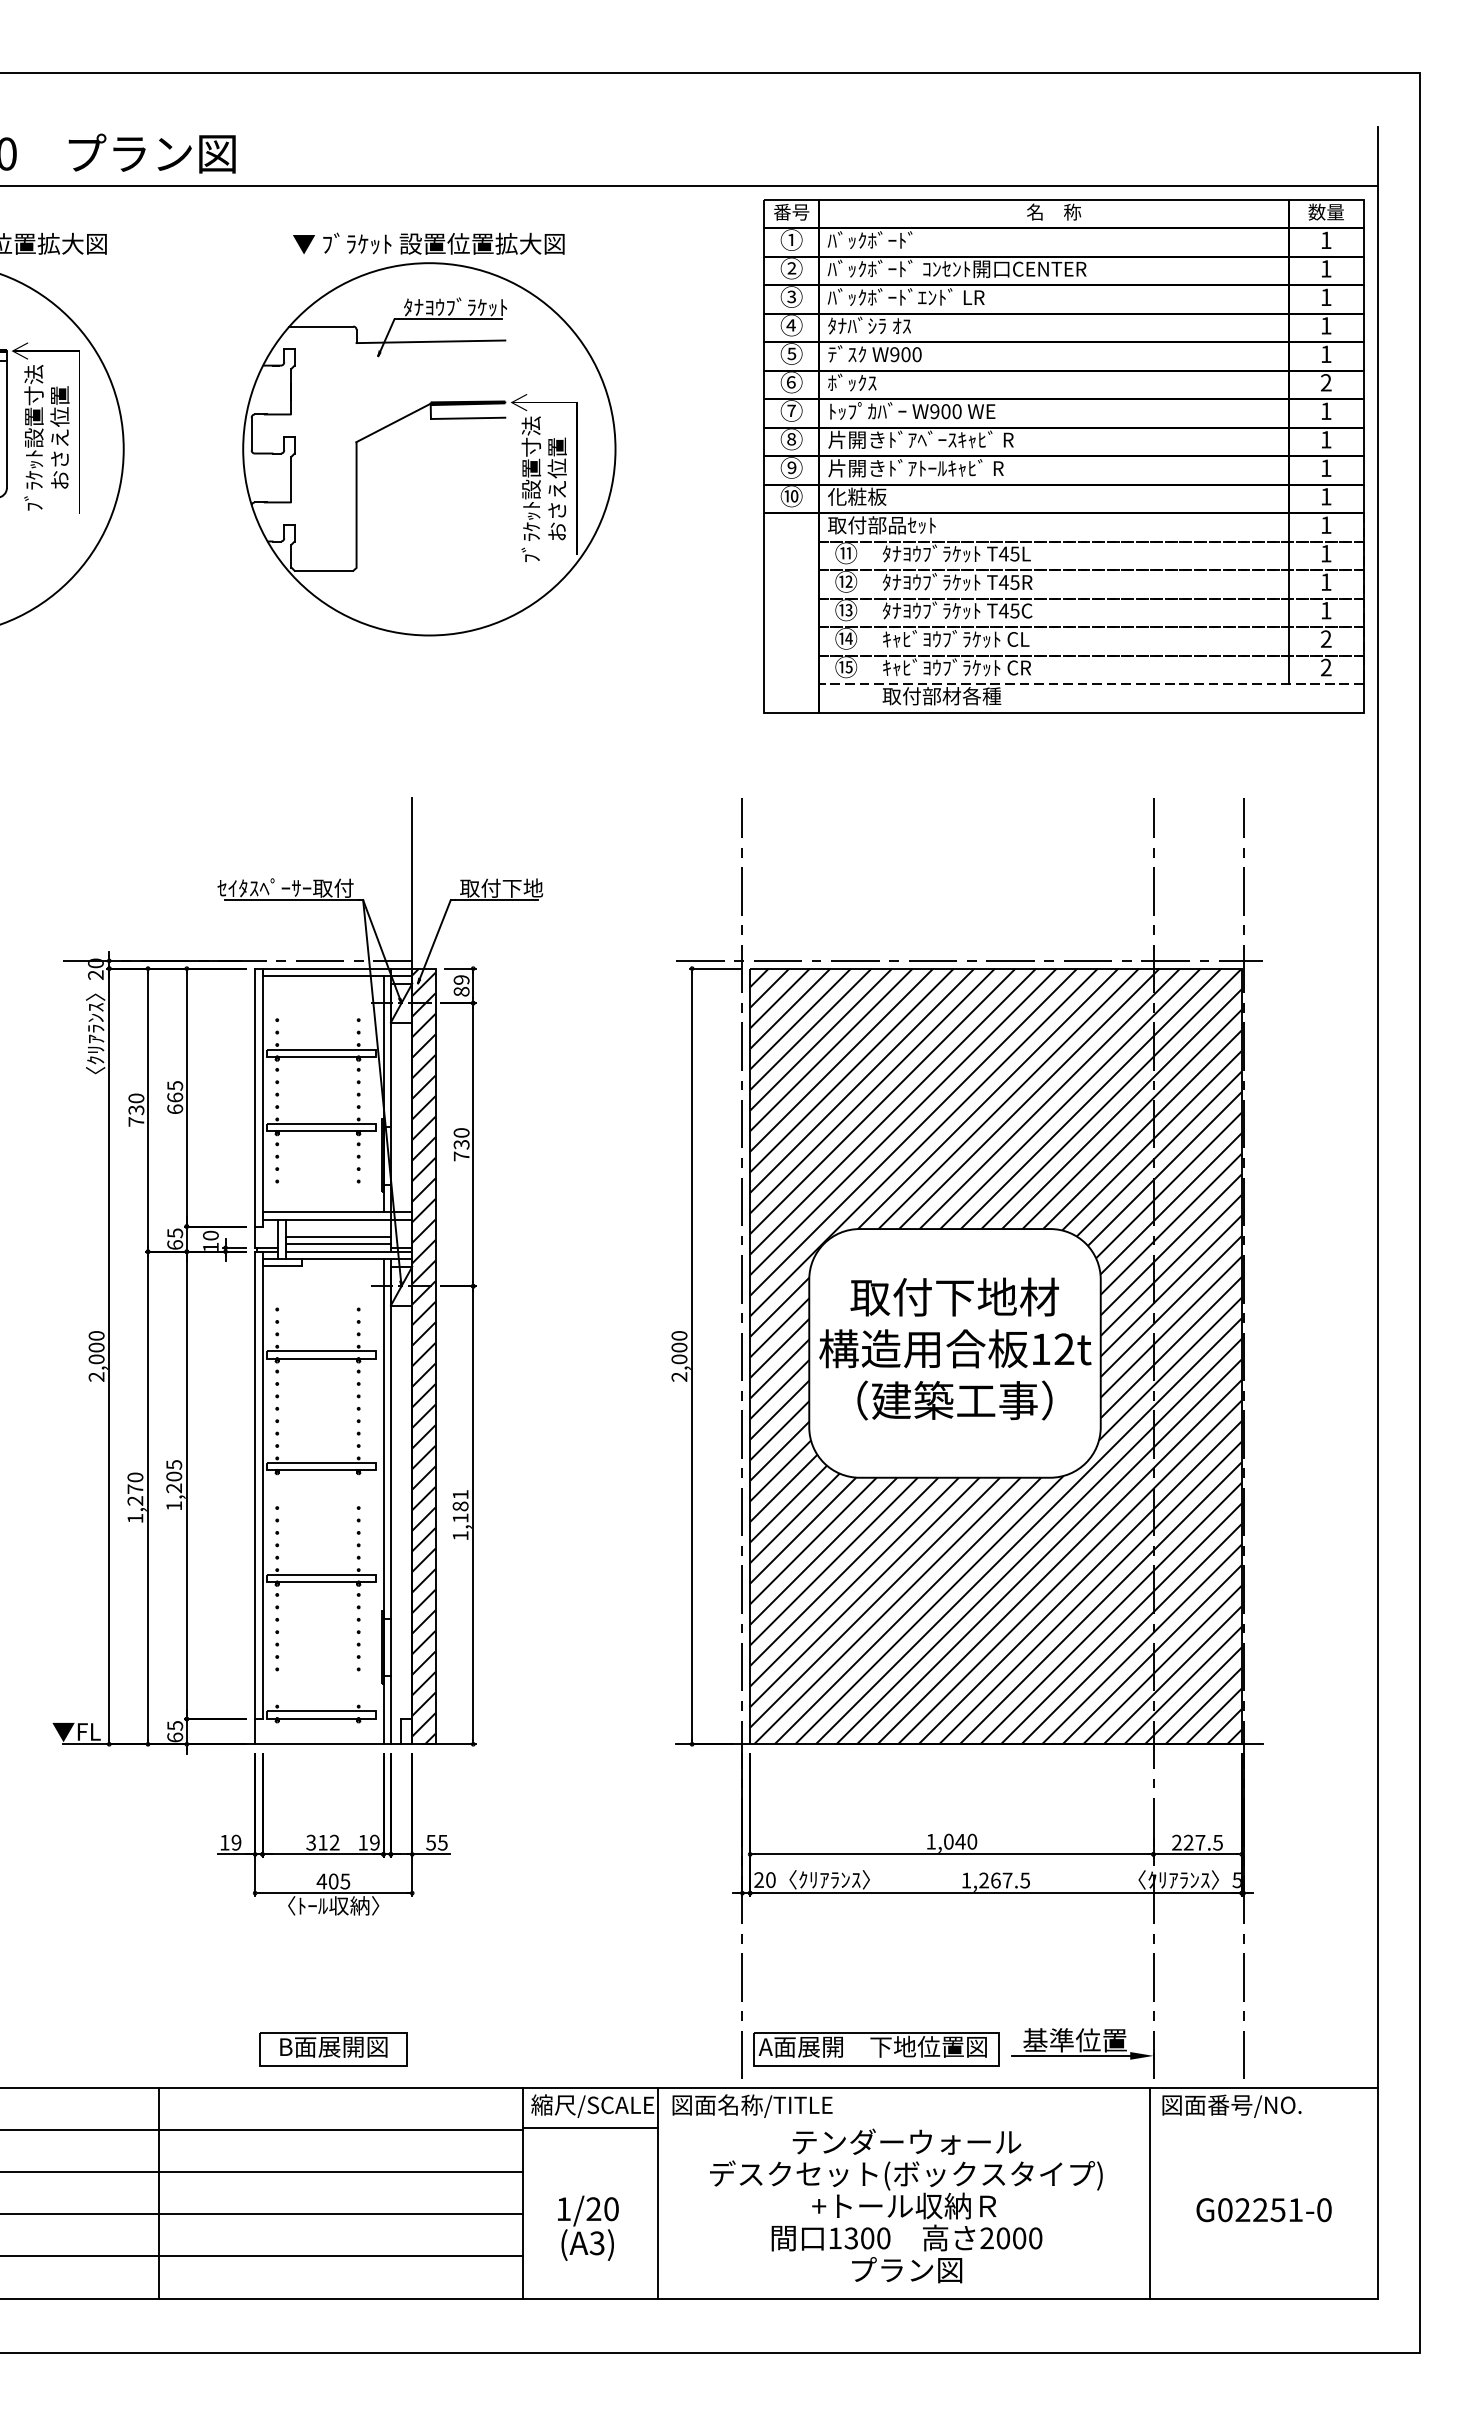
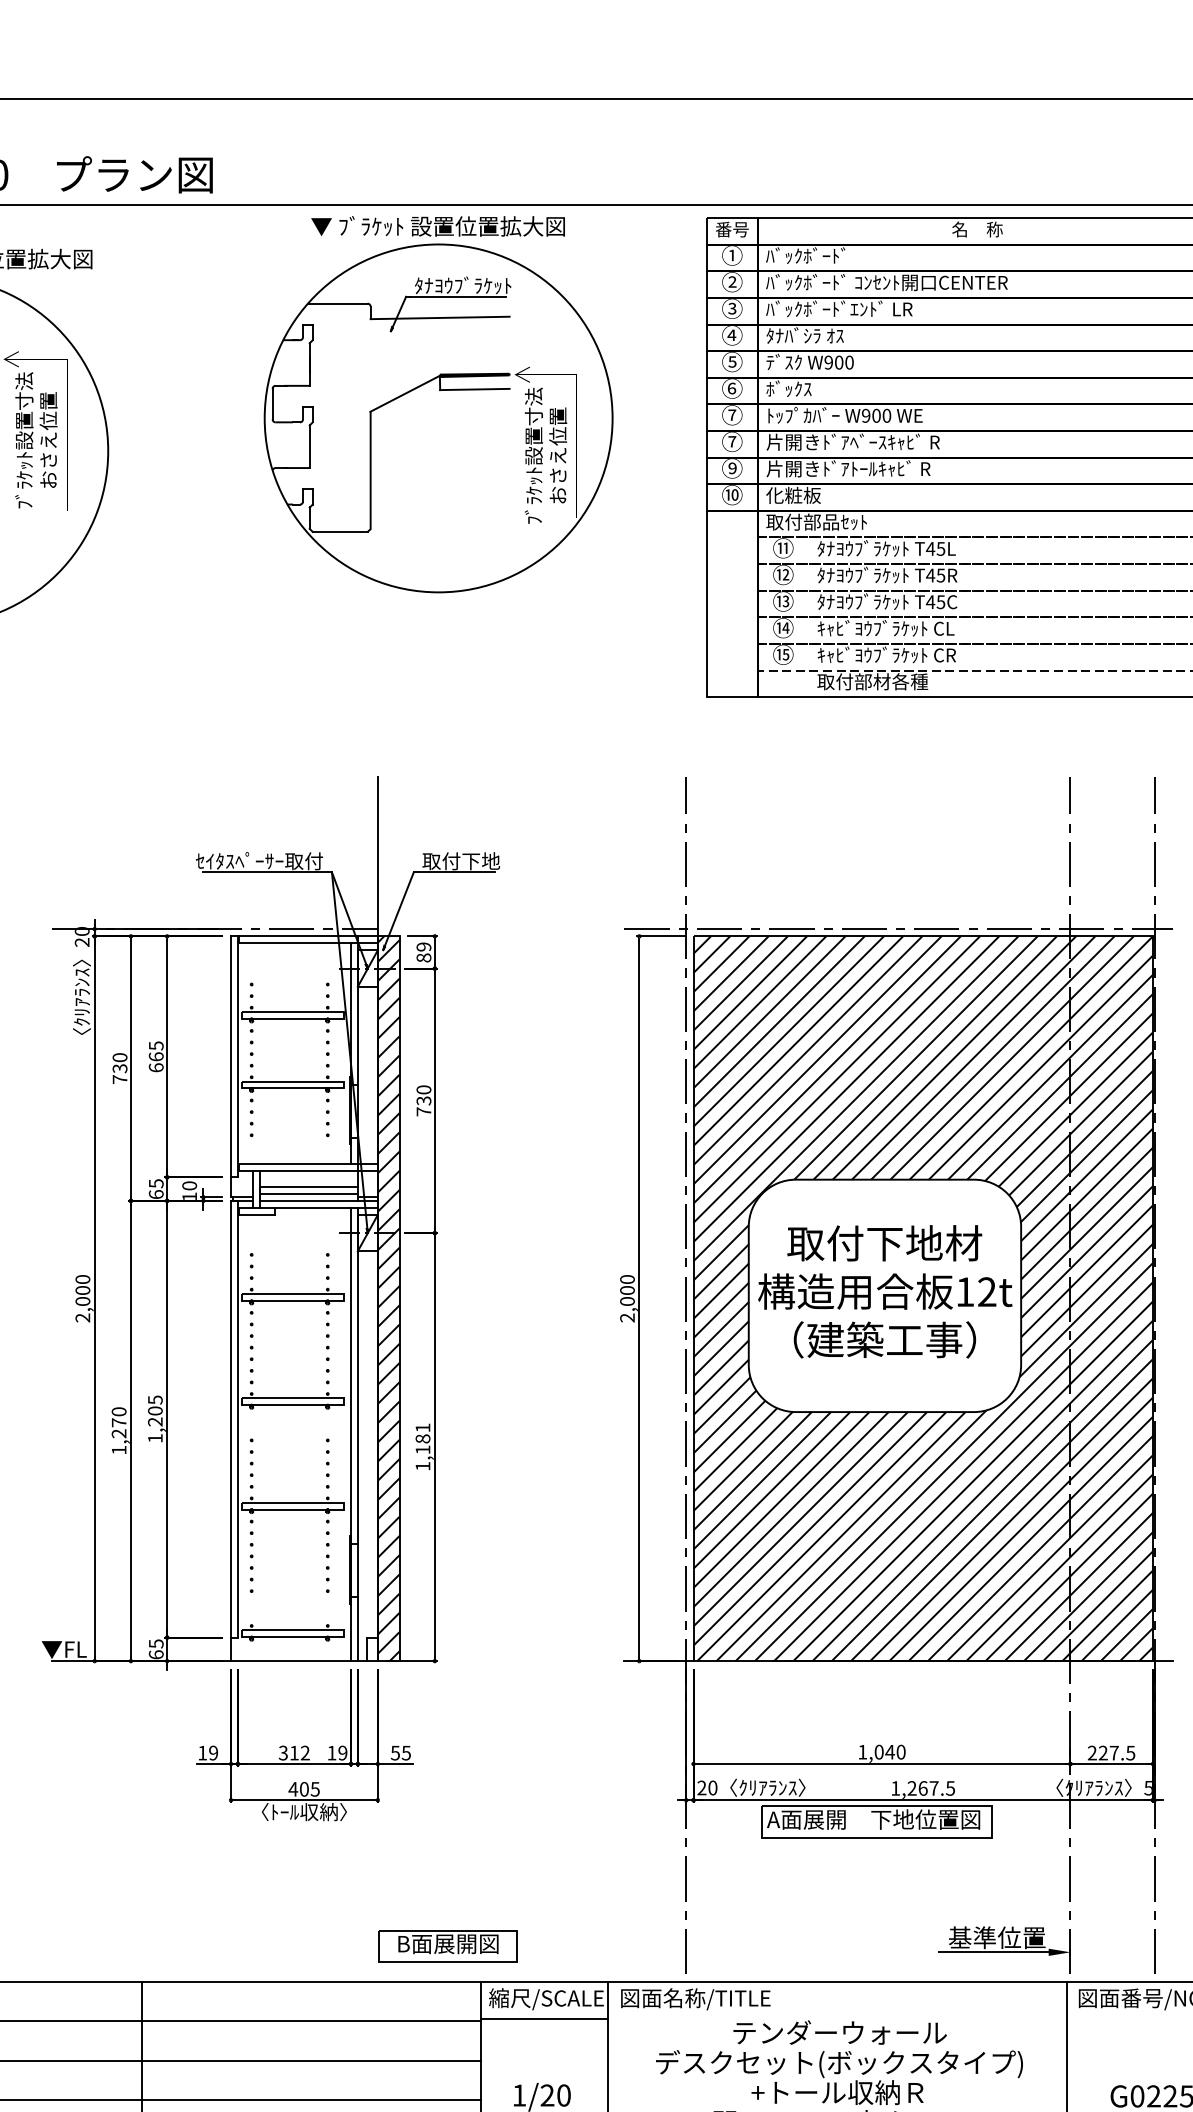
part: (429, 434) -> (438, 404), moved
text: (791, 439) -> (732, 441), ⑧ -> ⑦
part: (333, 2049) -> (448, 1946), moved
part: (876, 2049) -> (877, 1822), moved

